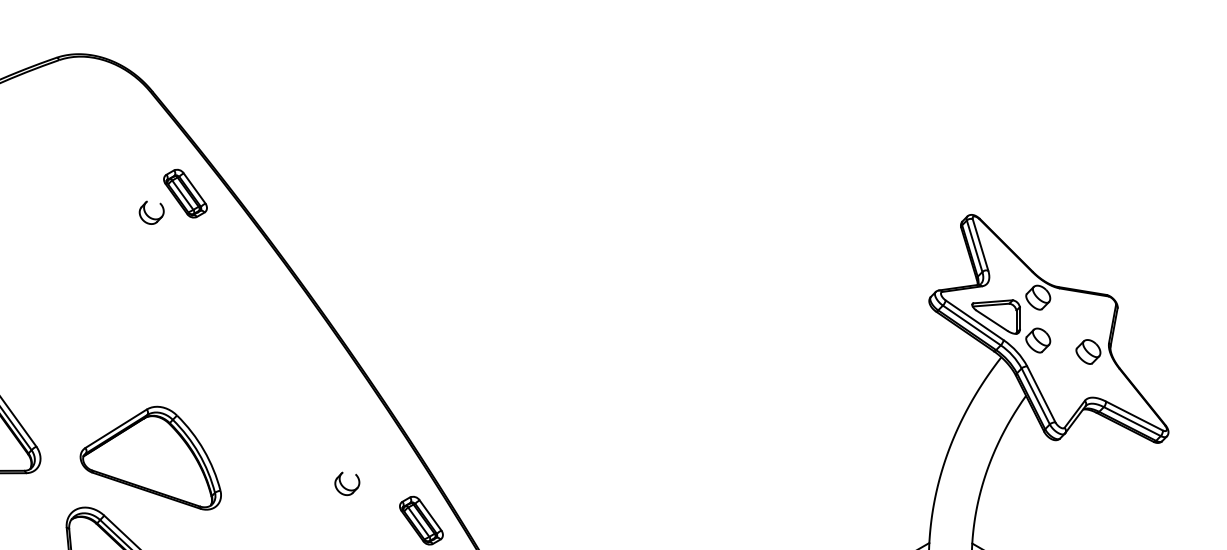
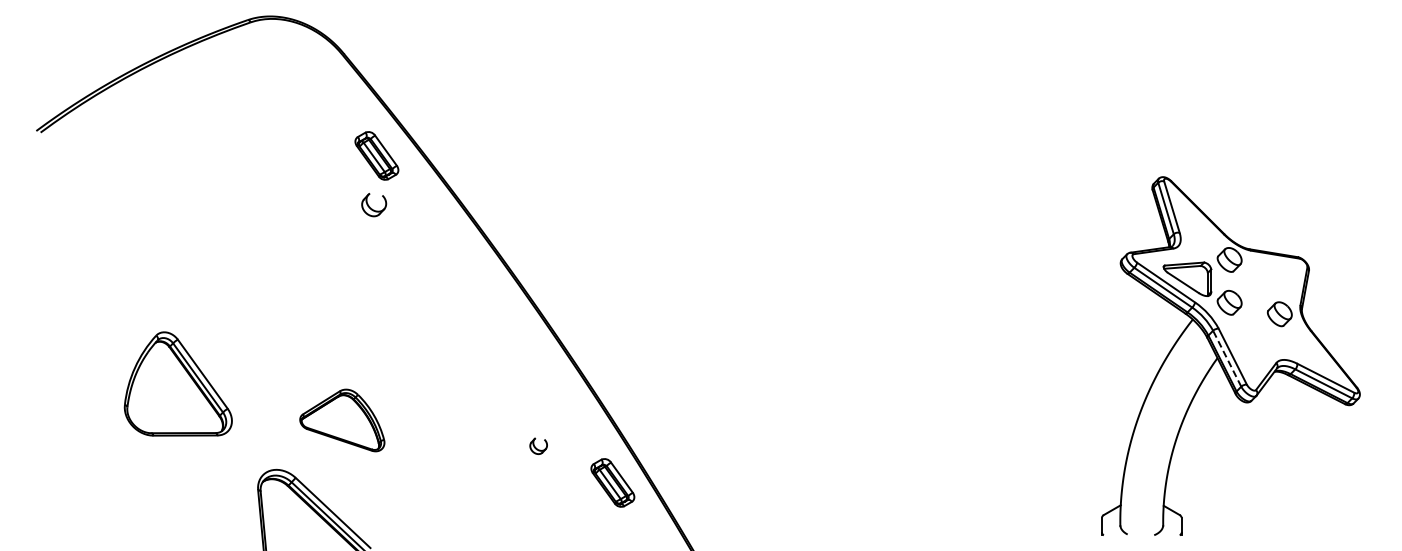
part: (152, 213) -> (374, 205), moved
line: (1035, 396) -> (1226, 358), solid -> dashed
part: (151, 458) -> (342, 420), size x0.6
part: (347, 484) -> (538, 446), size x0.7

